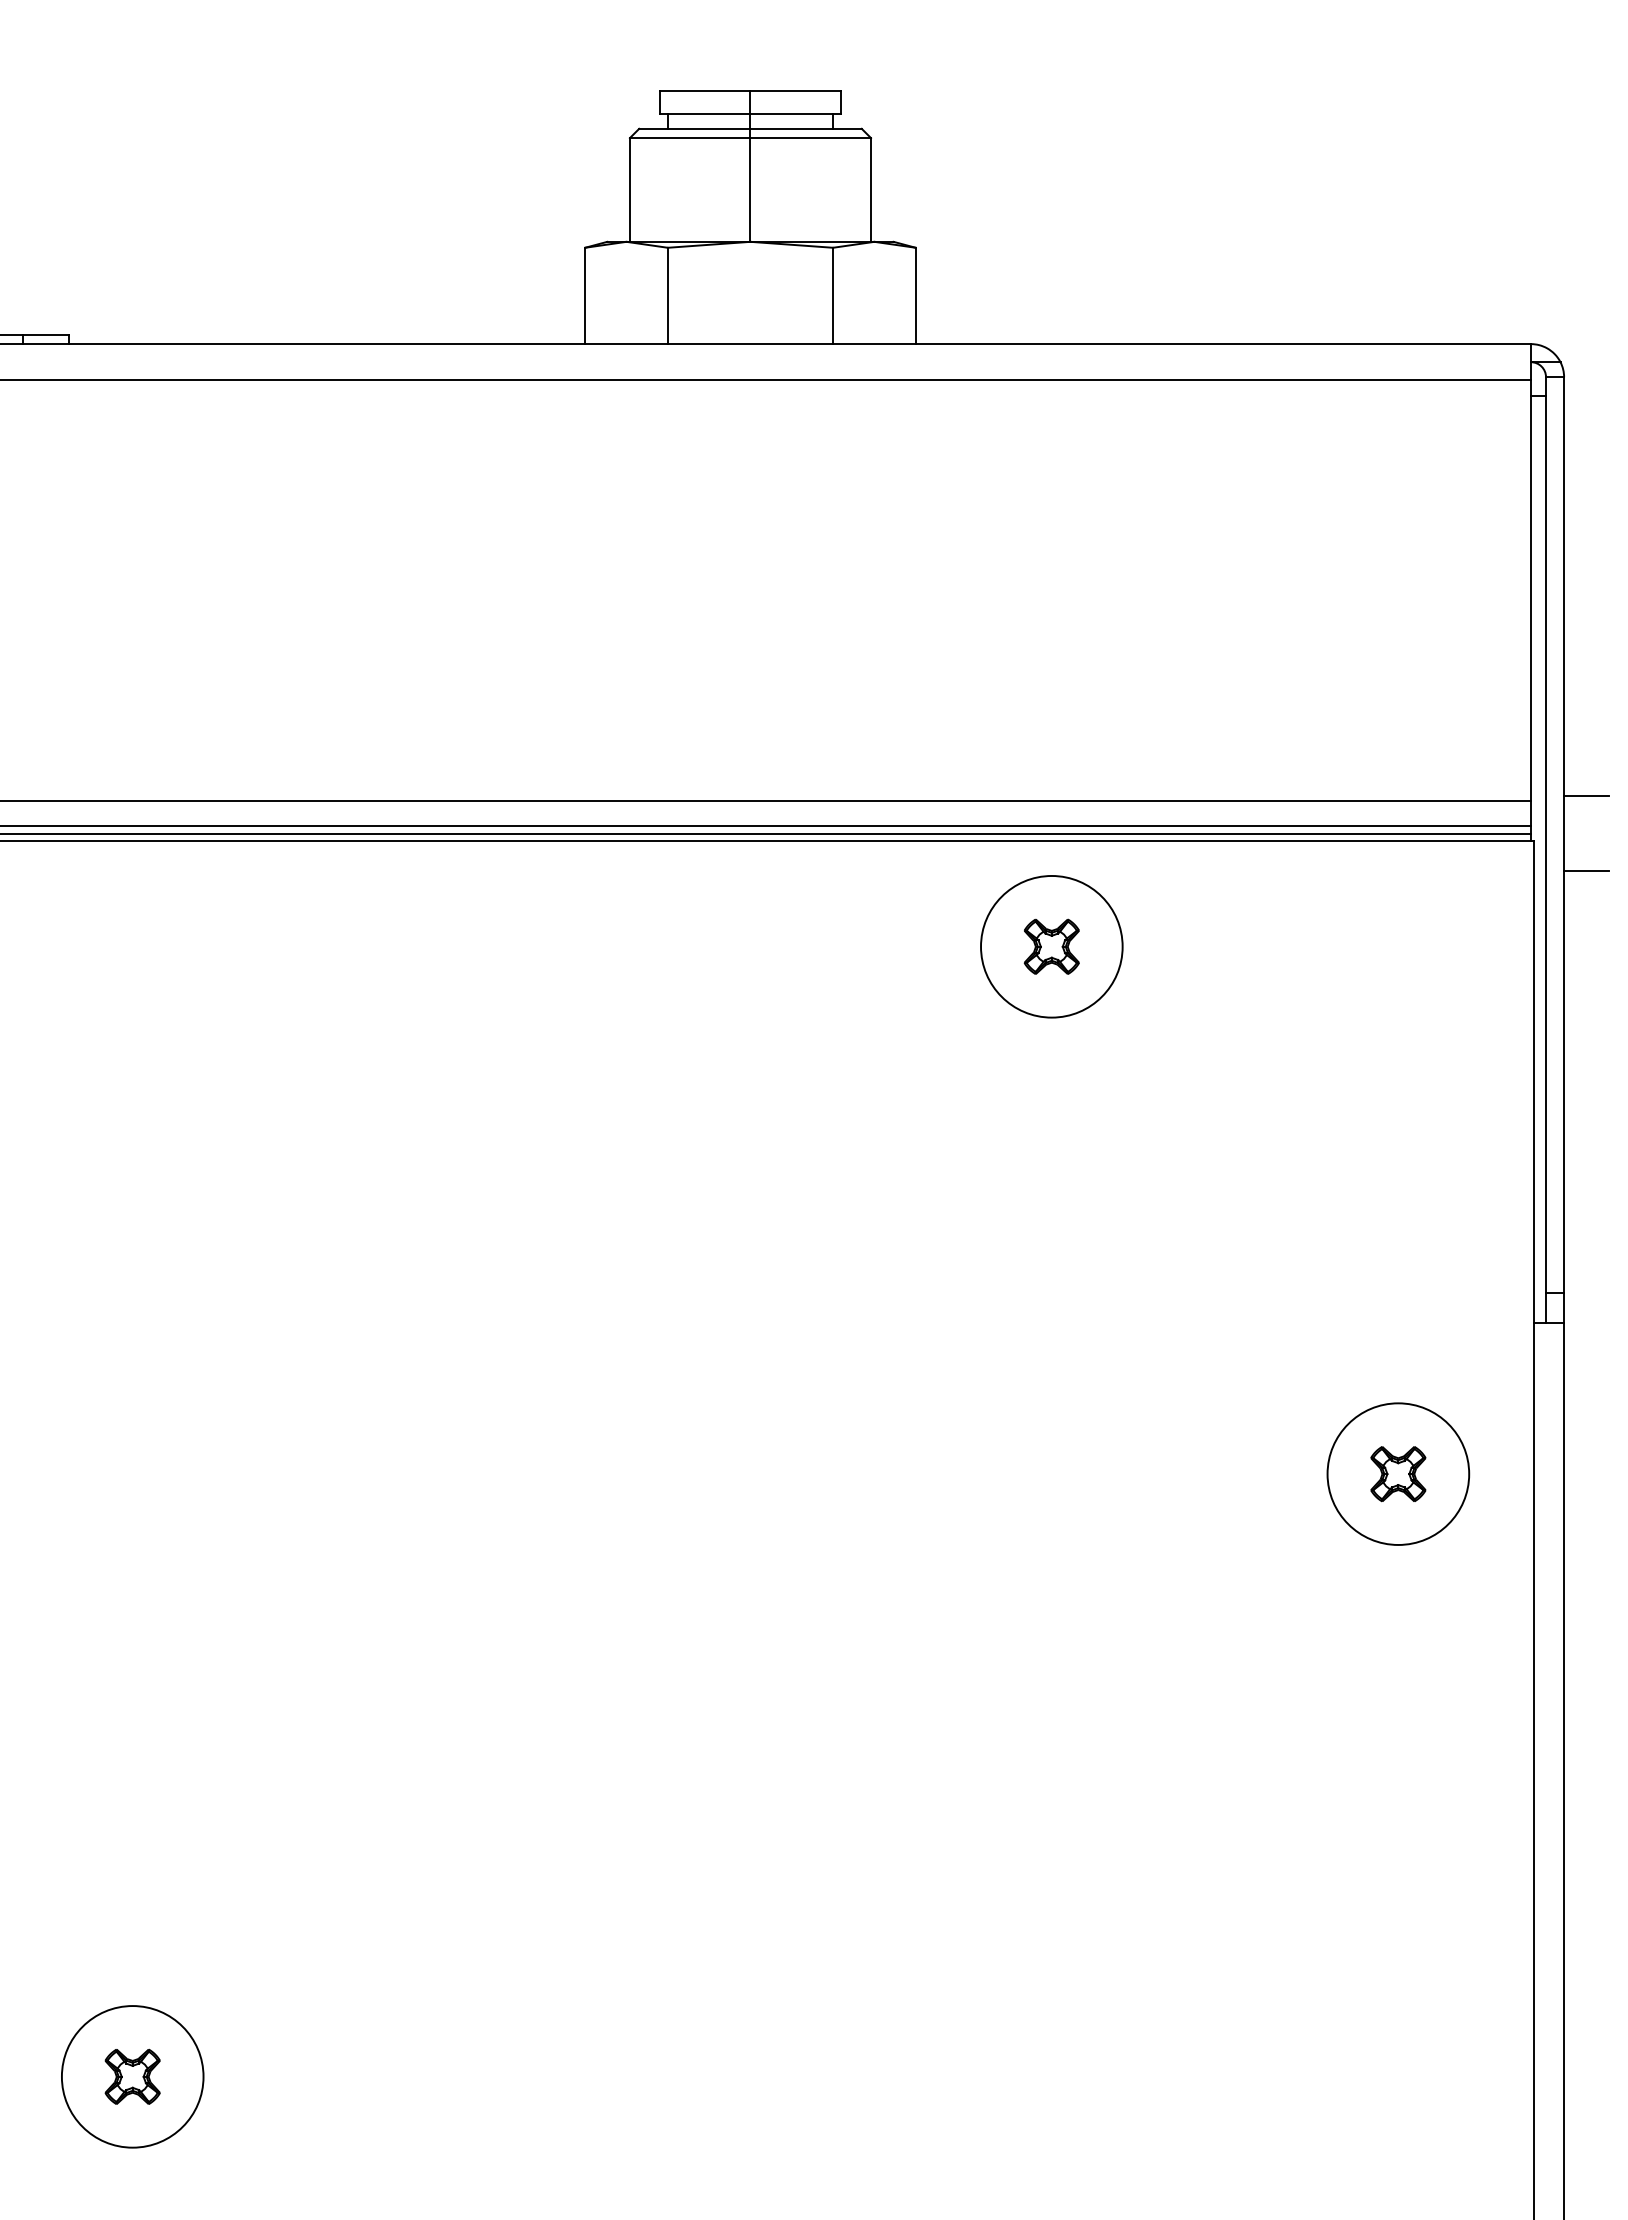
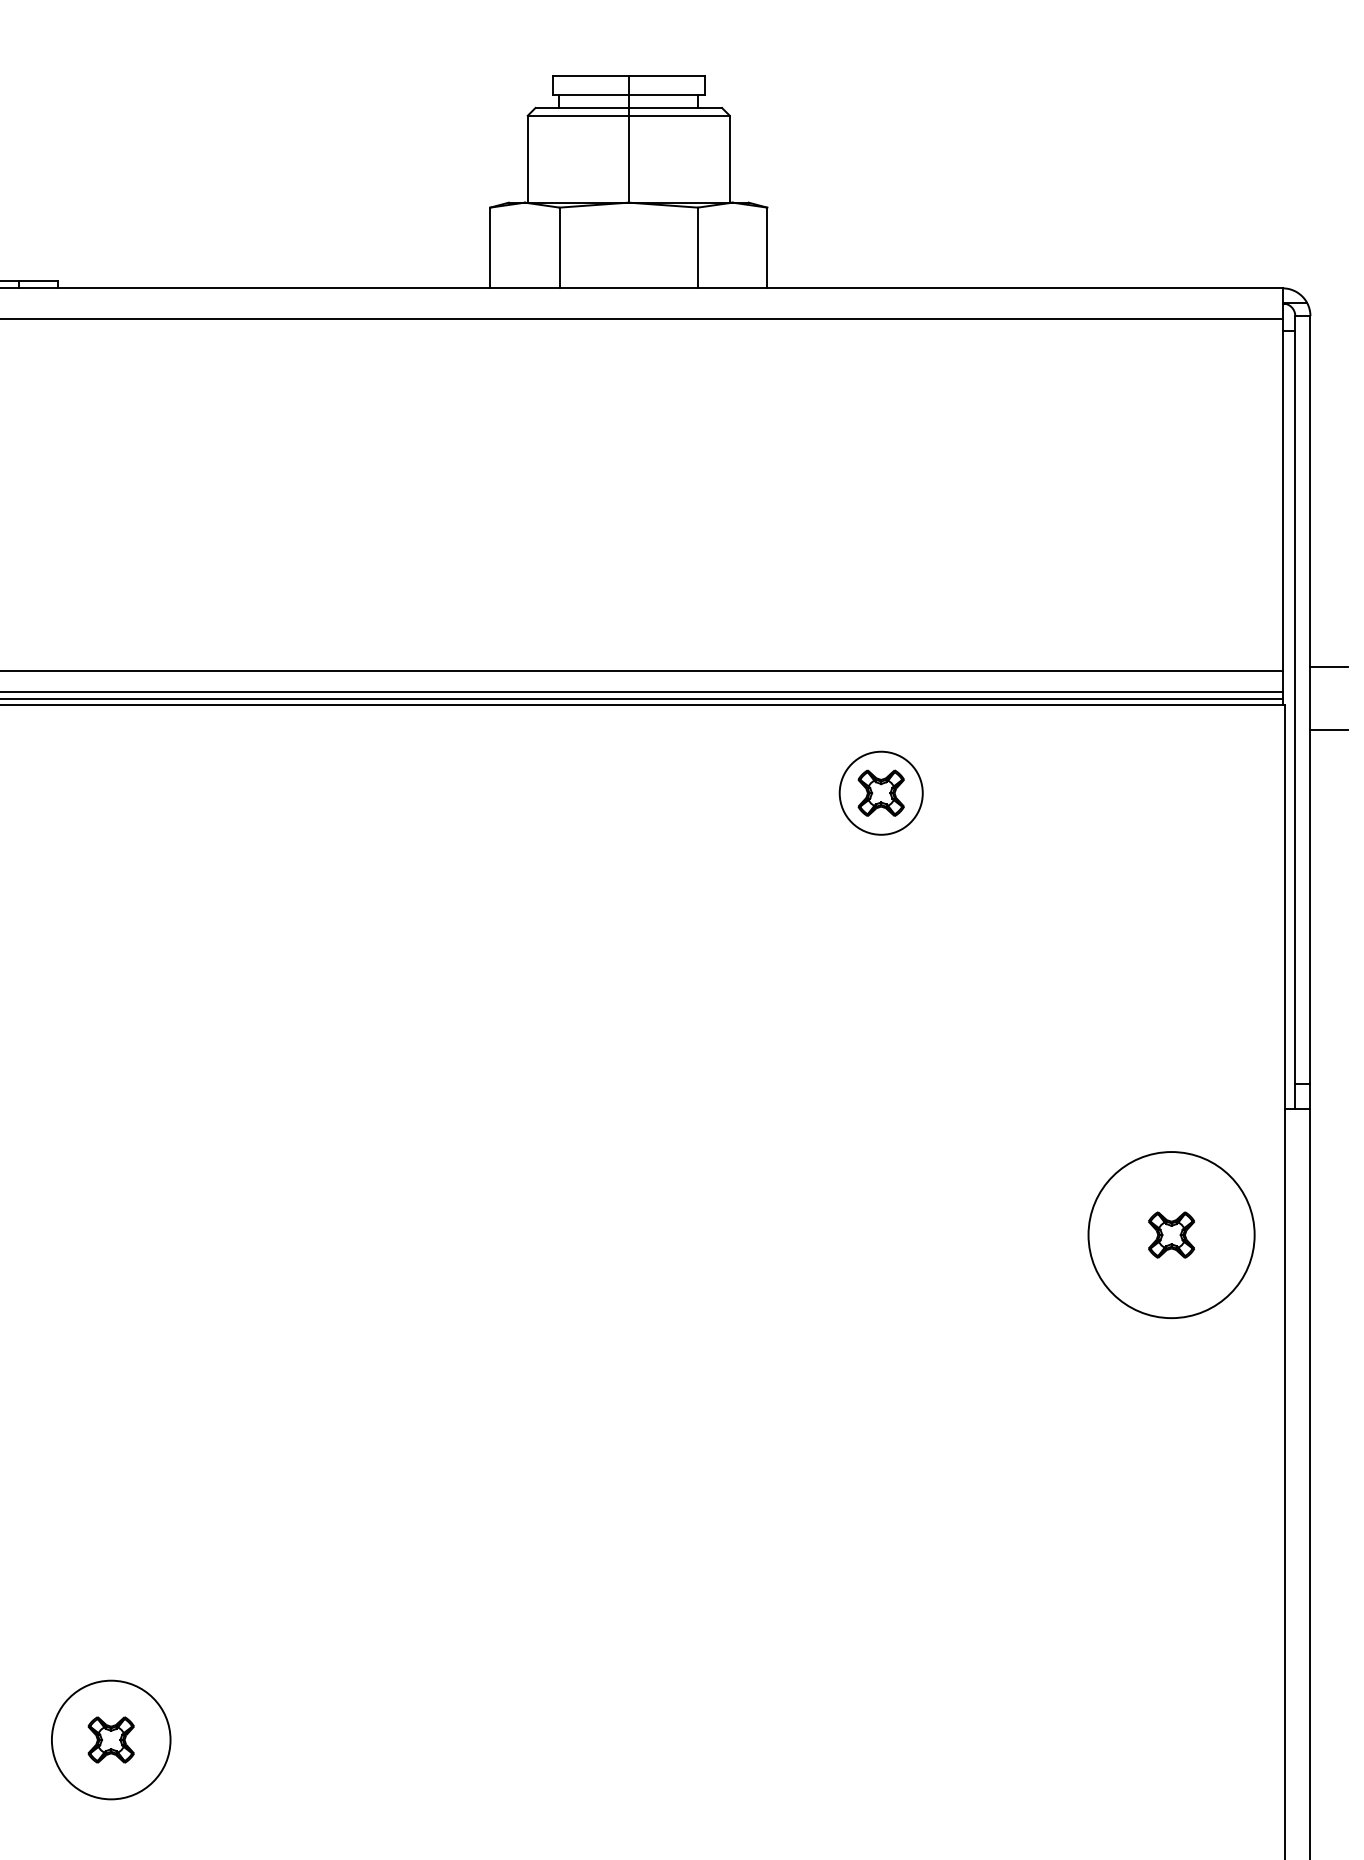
circle: (1051, 946) -> (880, 793), size x0.7
circle: (1398, 1473) -> (1171, 1234), size x1.4

